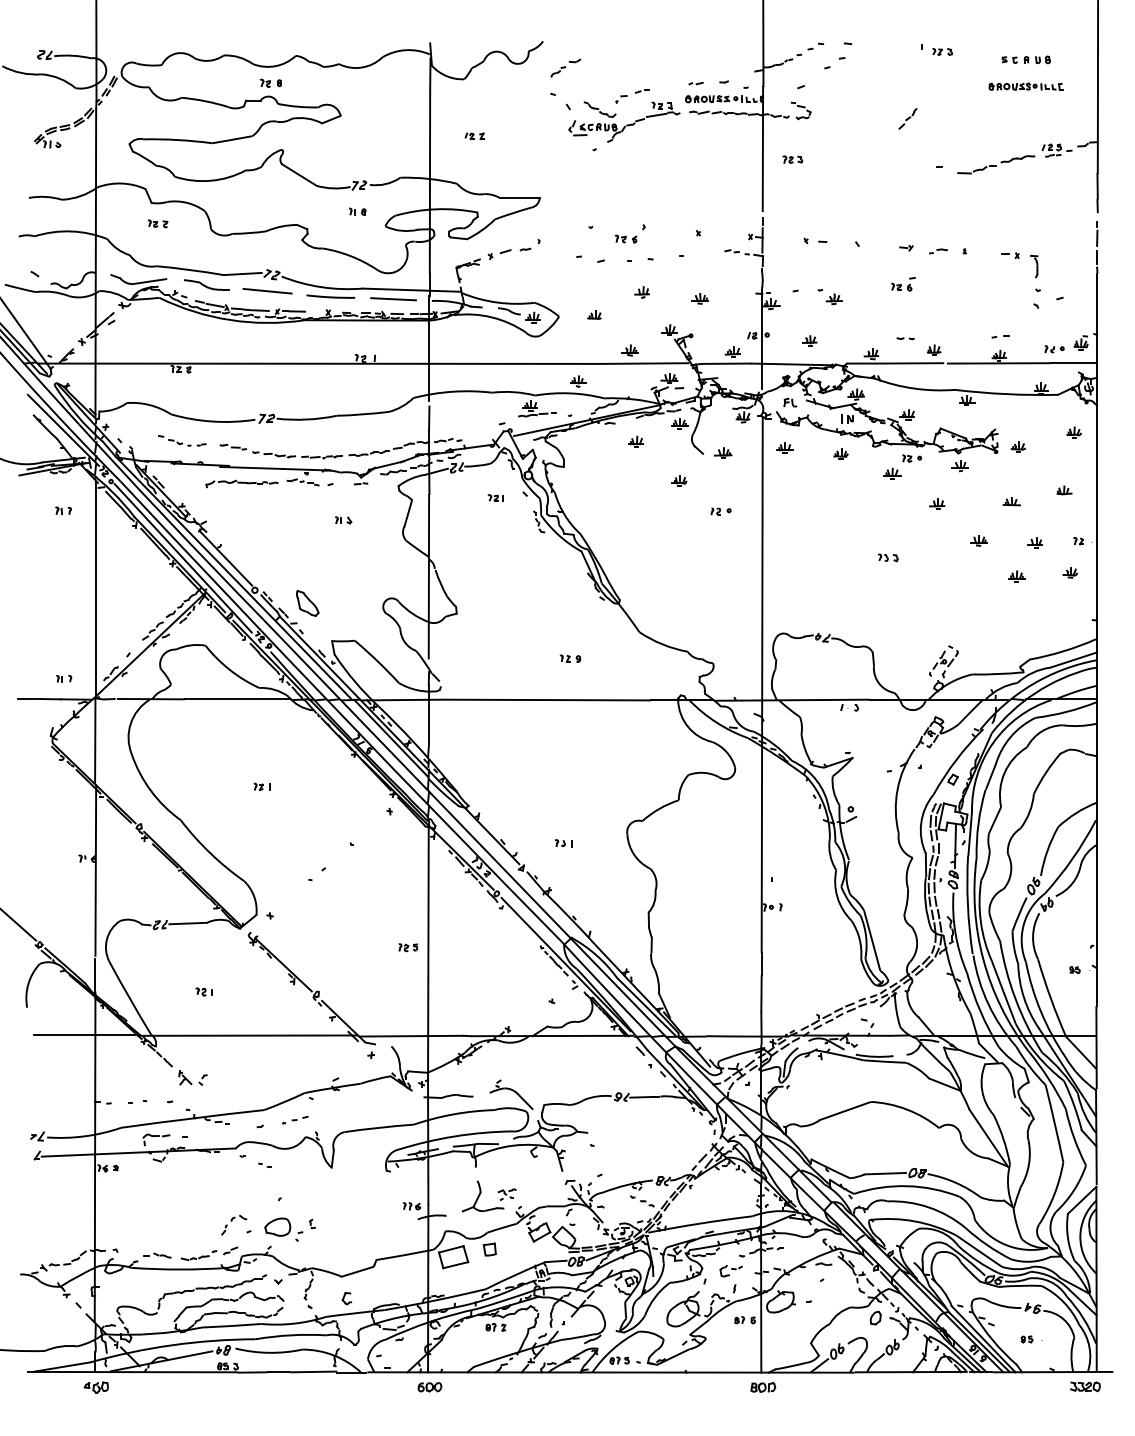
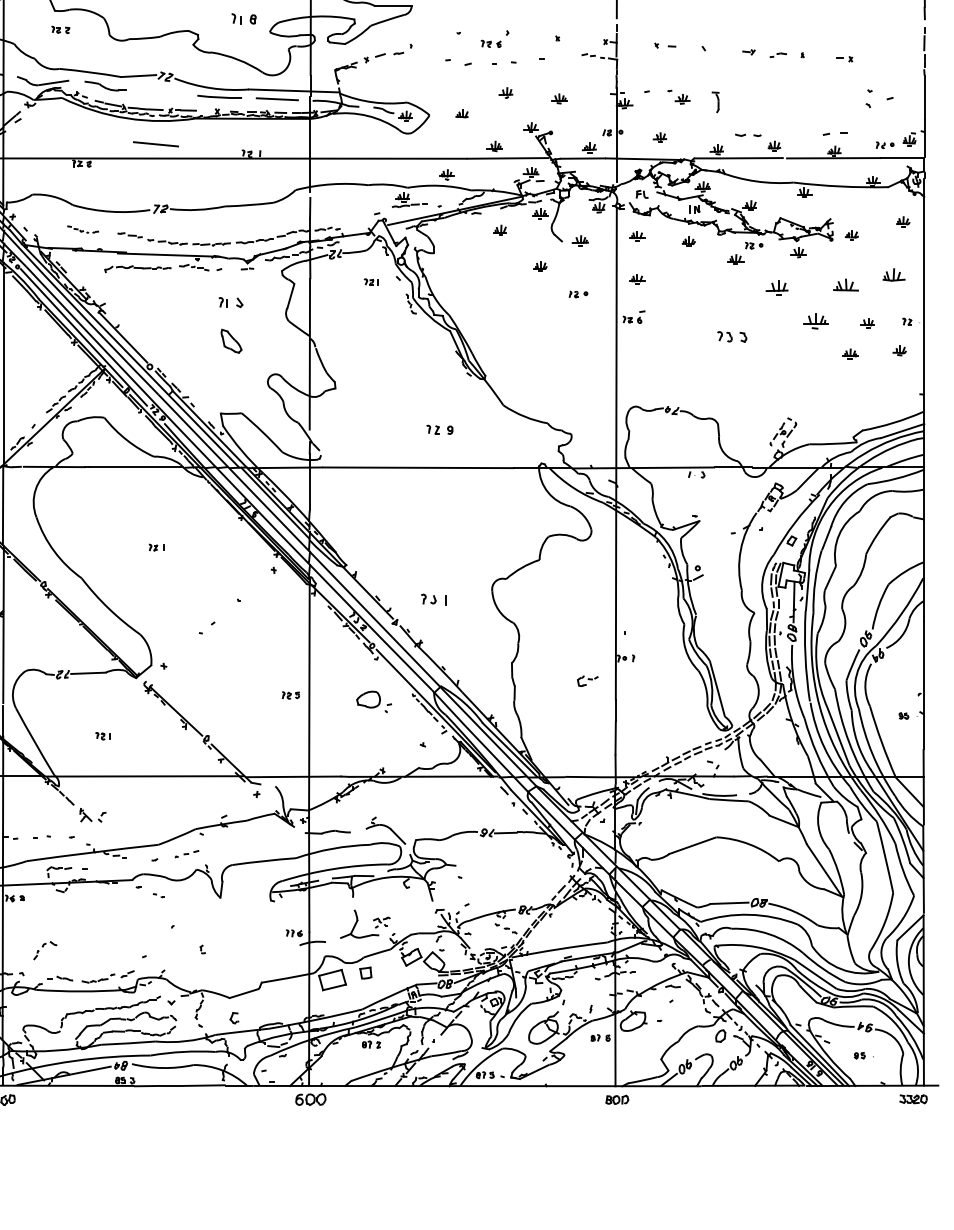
part: (357, 211) -> (244, 18), size x1.6
part: (1034, 266) -> (715, 102), moved
part: (903, 284) -> (634, 317), moved
line: (267, 291) -> (155, 144), moved
part: (1000, 336) -> (835, 133), size x1.6
part: (905, 338) -> (748, 135), size x1.6
part: (182, 440) -> (83, 229), size x0.7
part: (1064, 490) -> (894, 275), size x1.6
part: (784, 494) -> (636, 278), added
part: (1011, 501) -> (845, 285), size x1.6
part: (937, 503) -> (777, 287), size x1.6
part: (343, 520) -> (231, 302), size x1.6
part: (978, 540) -> (815, 321), size x1.6
part: (887, 557) -> (731, 336), size x1.6
part: (307, 603) -> (231, 341), moved
part: (570, 658) -> (440, 429), size x1.4
part: (563, 843) -> (433, 599), size x1.6
part: (234, 1224) -> (45, 950), moved
part: (283, 1229) -> (373, 701), moved
part: (730, 1271) -> (587, 681), moved
part: (429, 1387) -> (310, 1099), size x1.4

